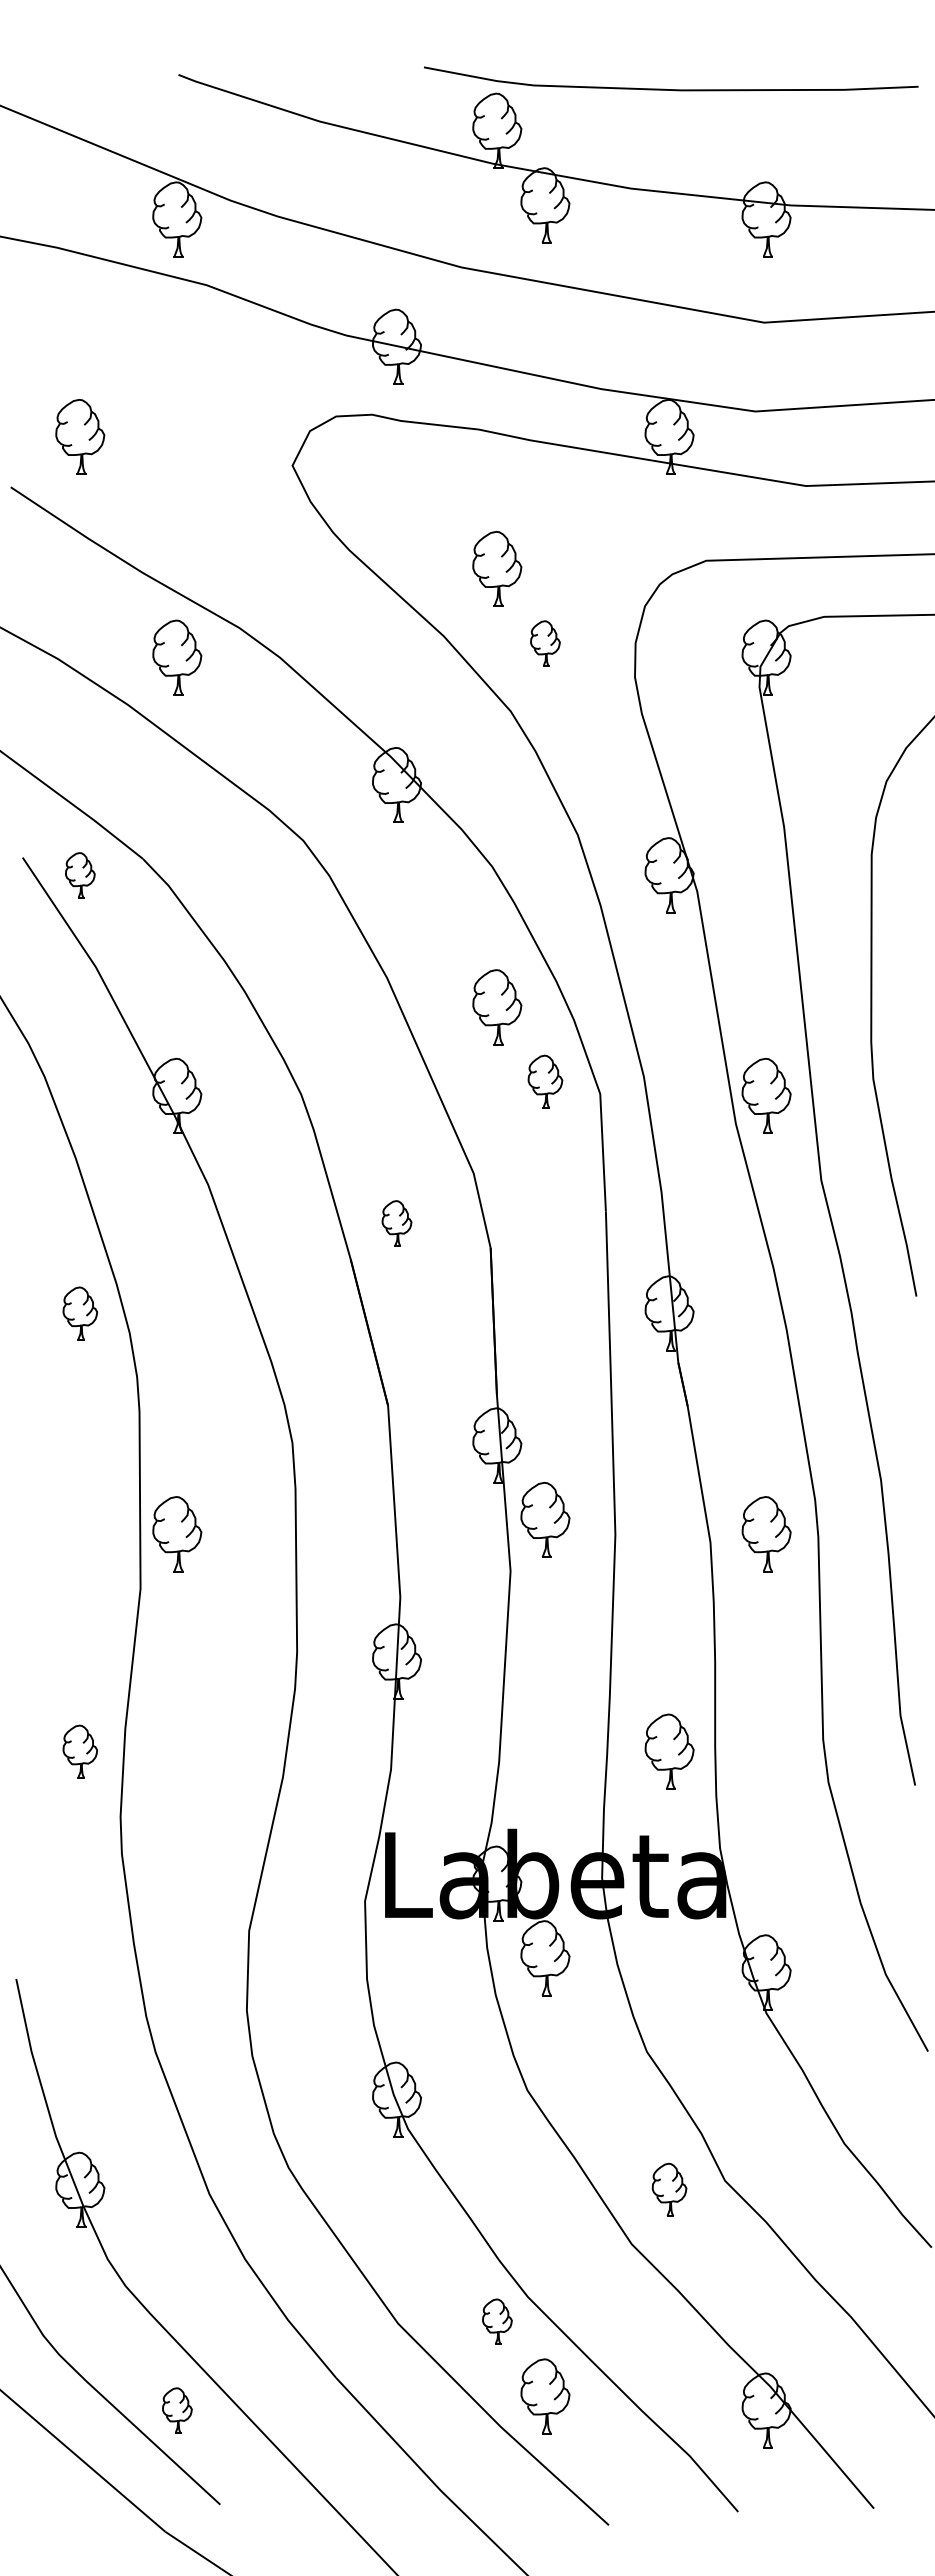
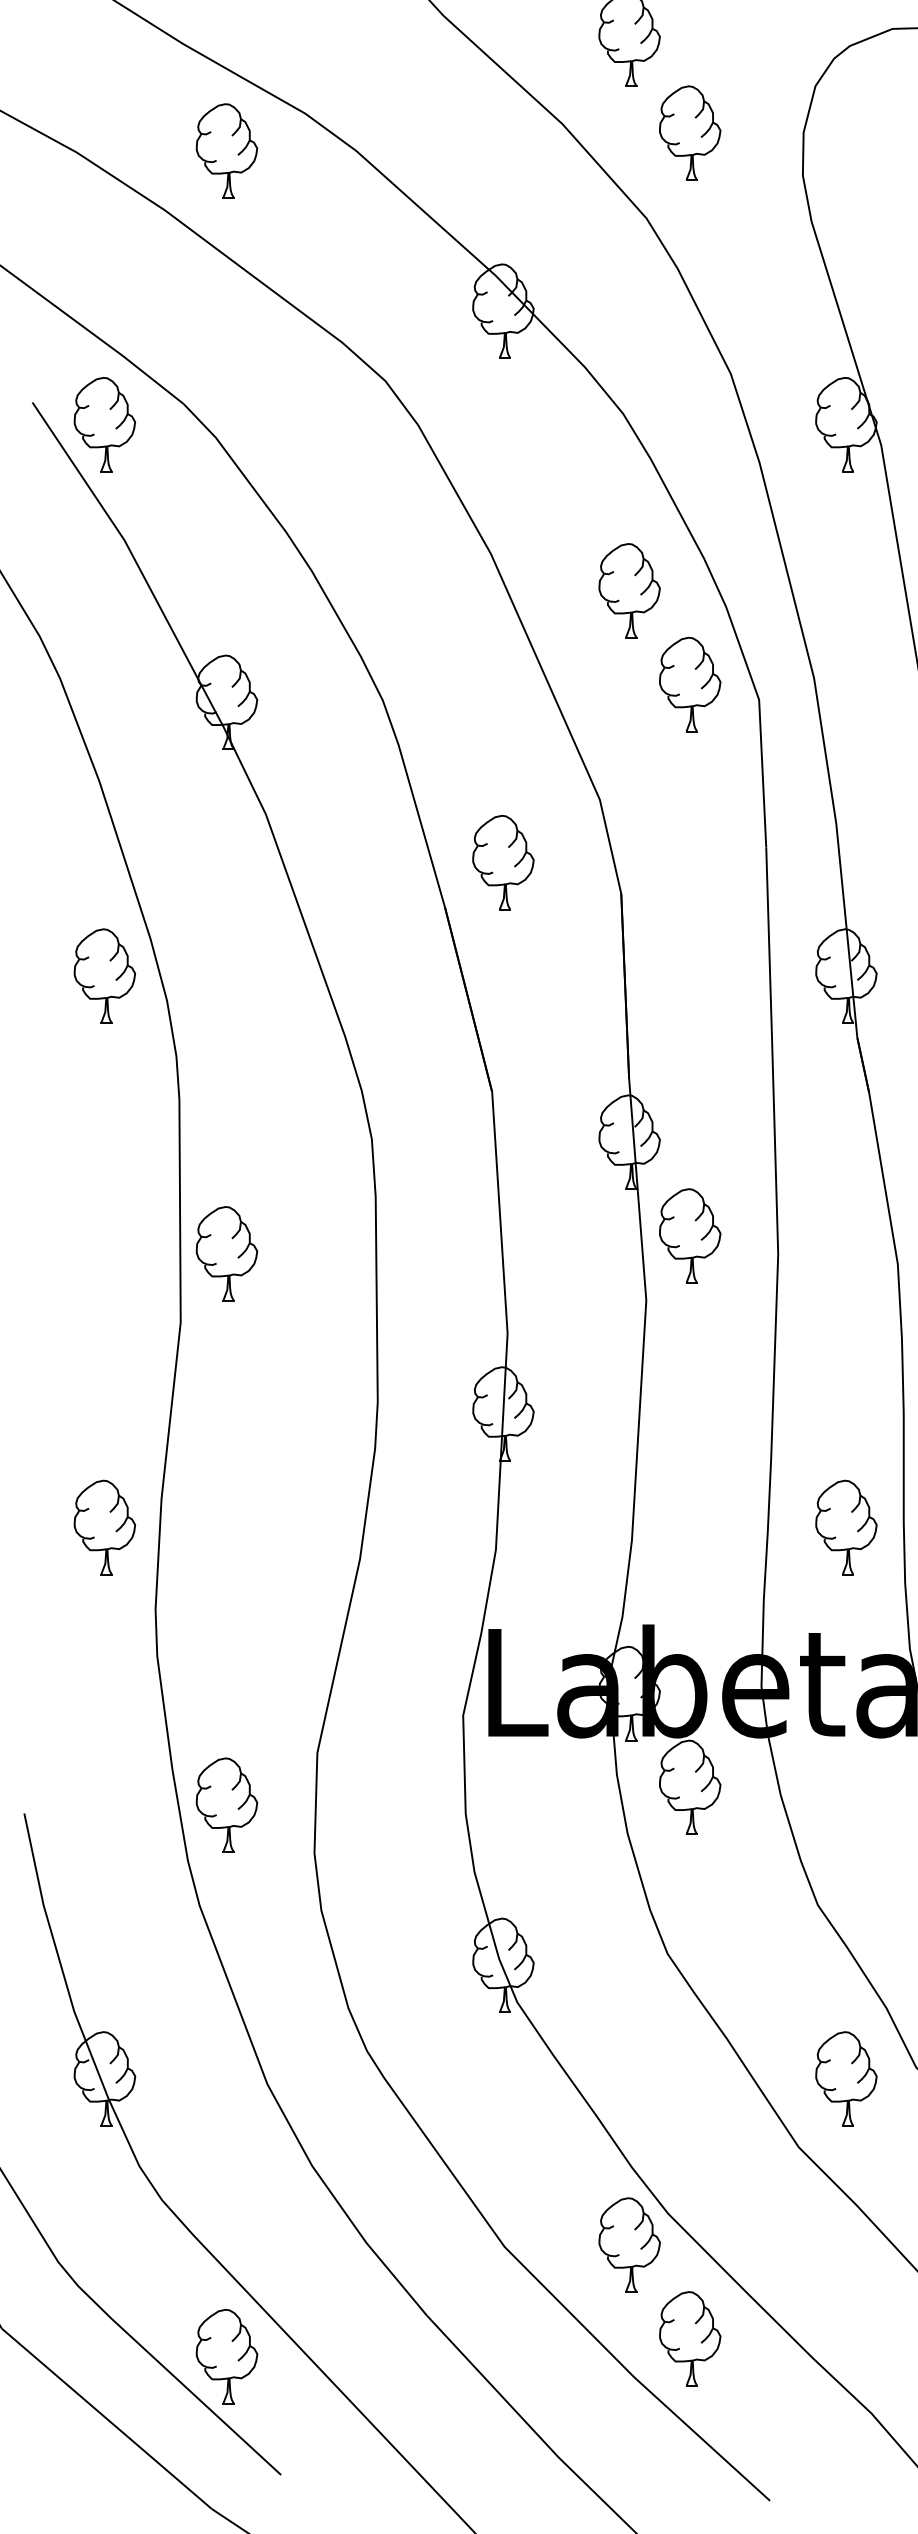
part: (545, 643) -> (690, 133), size x1.67
part: (80, 875) -> (105, 424), size x1.67
part: (545, 1081) -> (690, 684), size x1.43
part: (396, 1223) -> (502, 862), size x1.67
part: (80, 1313) -> (105, 976), size x1.43
part: (80, 1751) -> (105, 1527), size x1.43
part: (177, 1972) -> (227, 1805), added
part: (669, 2189) -> (846, 2078), size x1.43
part: (497, 2321) -> (629, 2244), size x1.67
part: (177, 2410) -> (227, 2356), size x1.67

